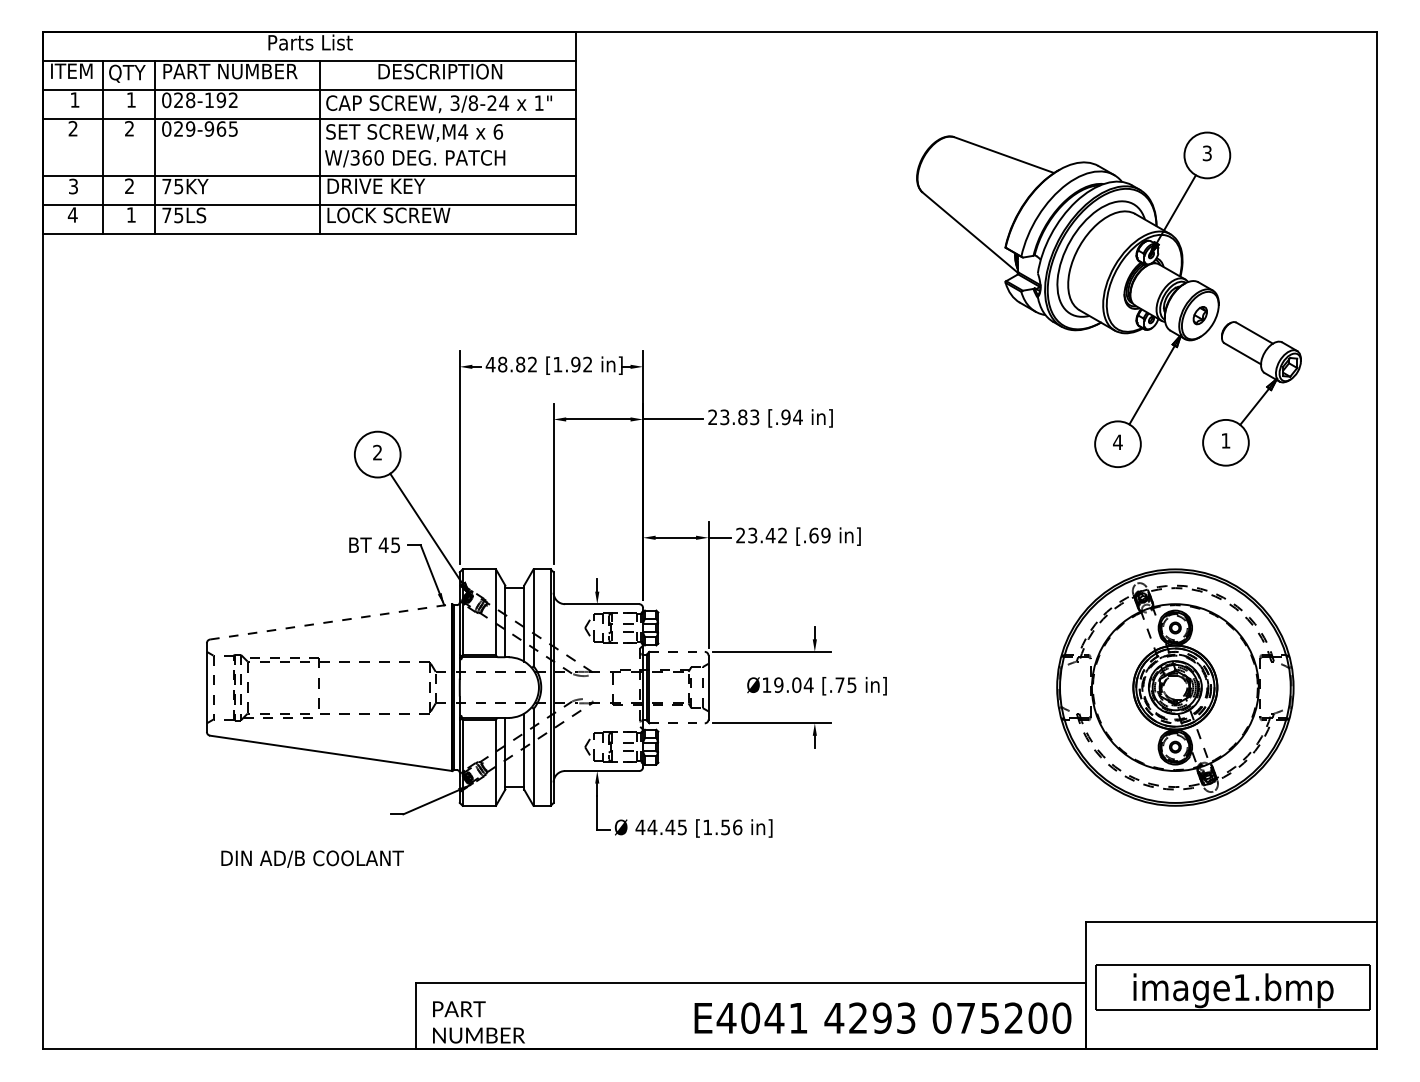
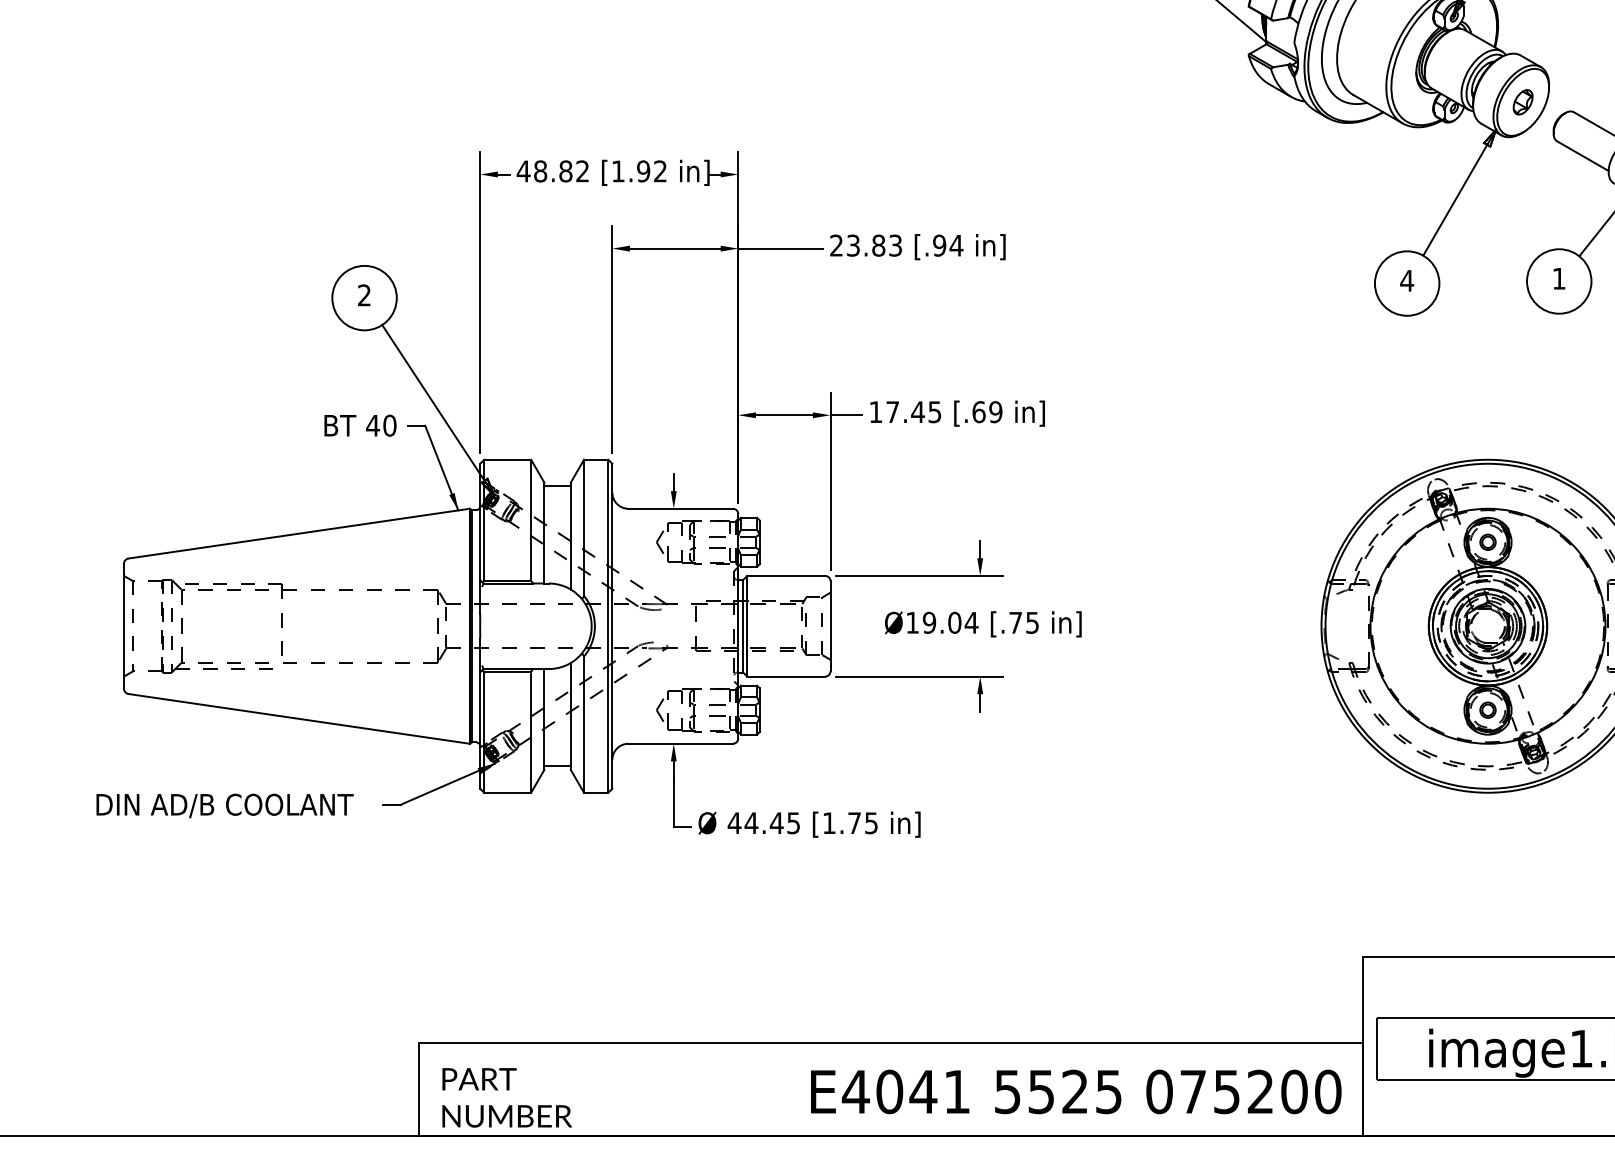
text: (761, 535) -> (905, 412), 23.42 -> 17.45
text: (395, 545) -> (389, 426), 45 -> 40
line: (331, 621) -> (299, 533), dashed -> solid
line: (677, 651) -> (786, 575), dashed -> solid
line: (677, 723) -> (786, 676), dashed -> solid
text: (731, 827) -> (862, 823), [1.56 -> [1.75
text: (312, 858) -> (224, 804), moved
text: (869, 1017) -> (1057, 1090), 4293 -> 5525

